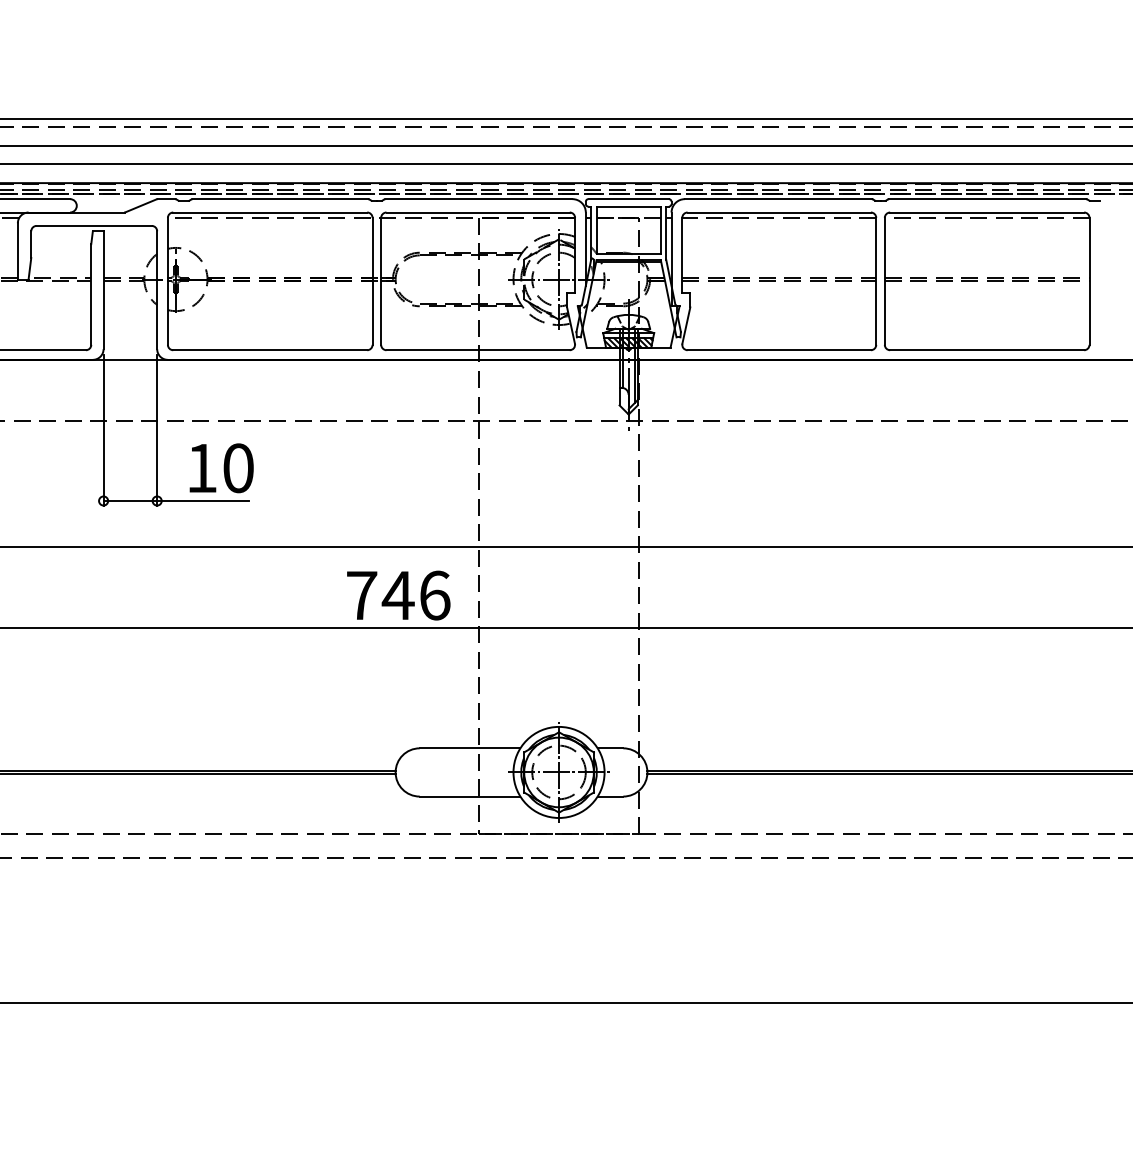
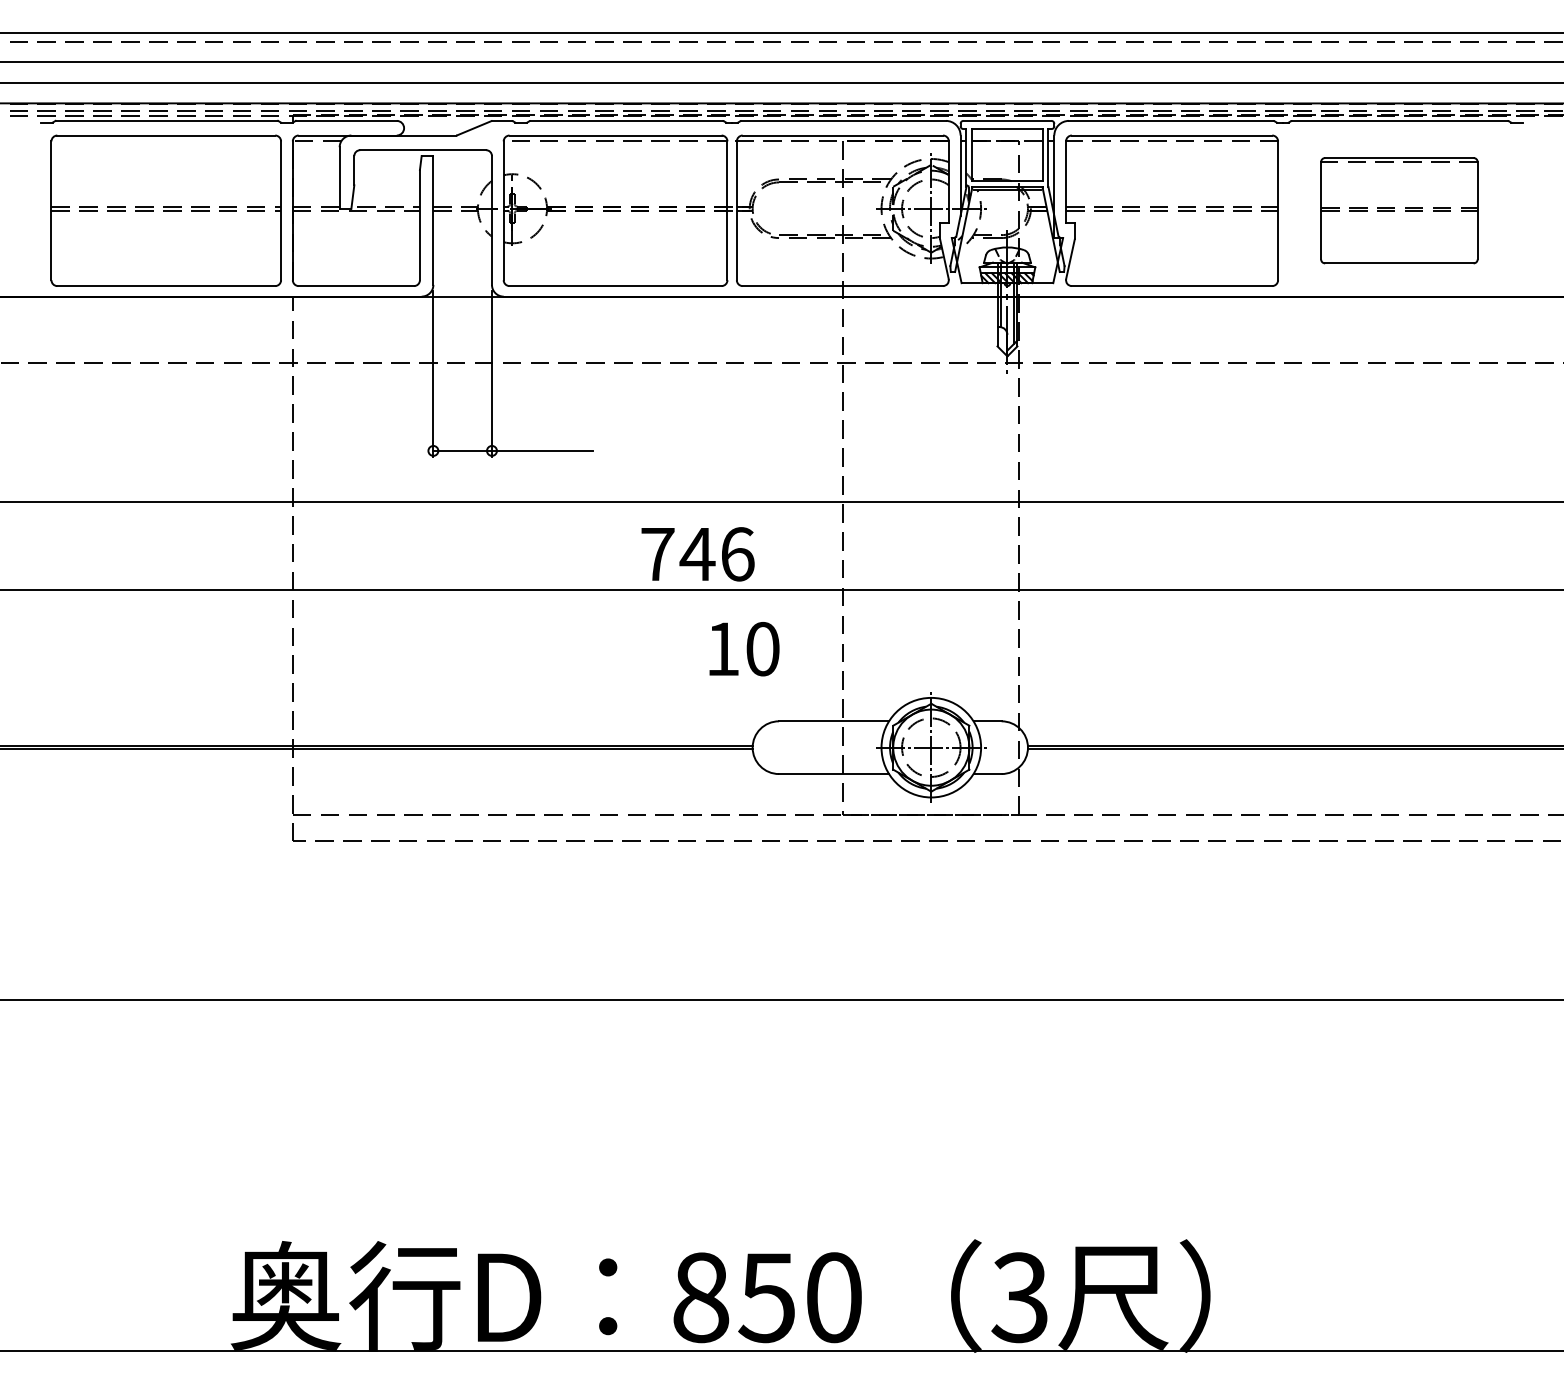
part: (987, 281) -> (1399, 210), size x0.7
text: (221, 468) -> (744, 649), moved
text: (398, 595) -> (697, 554), moved

